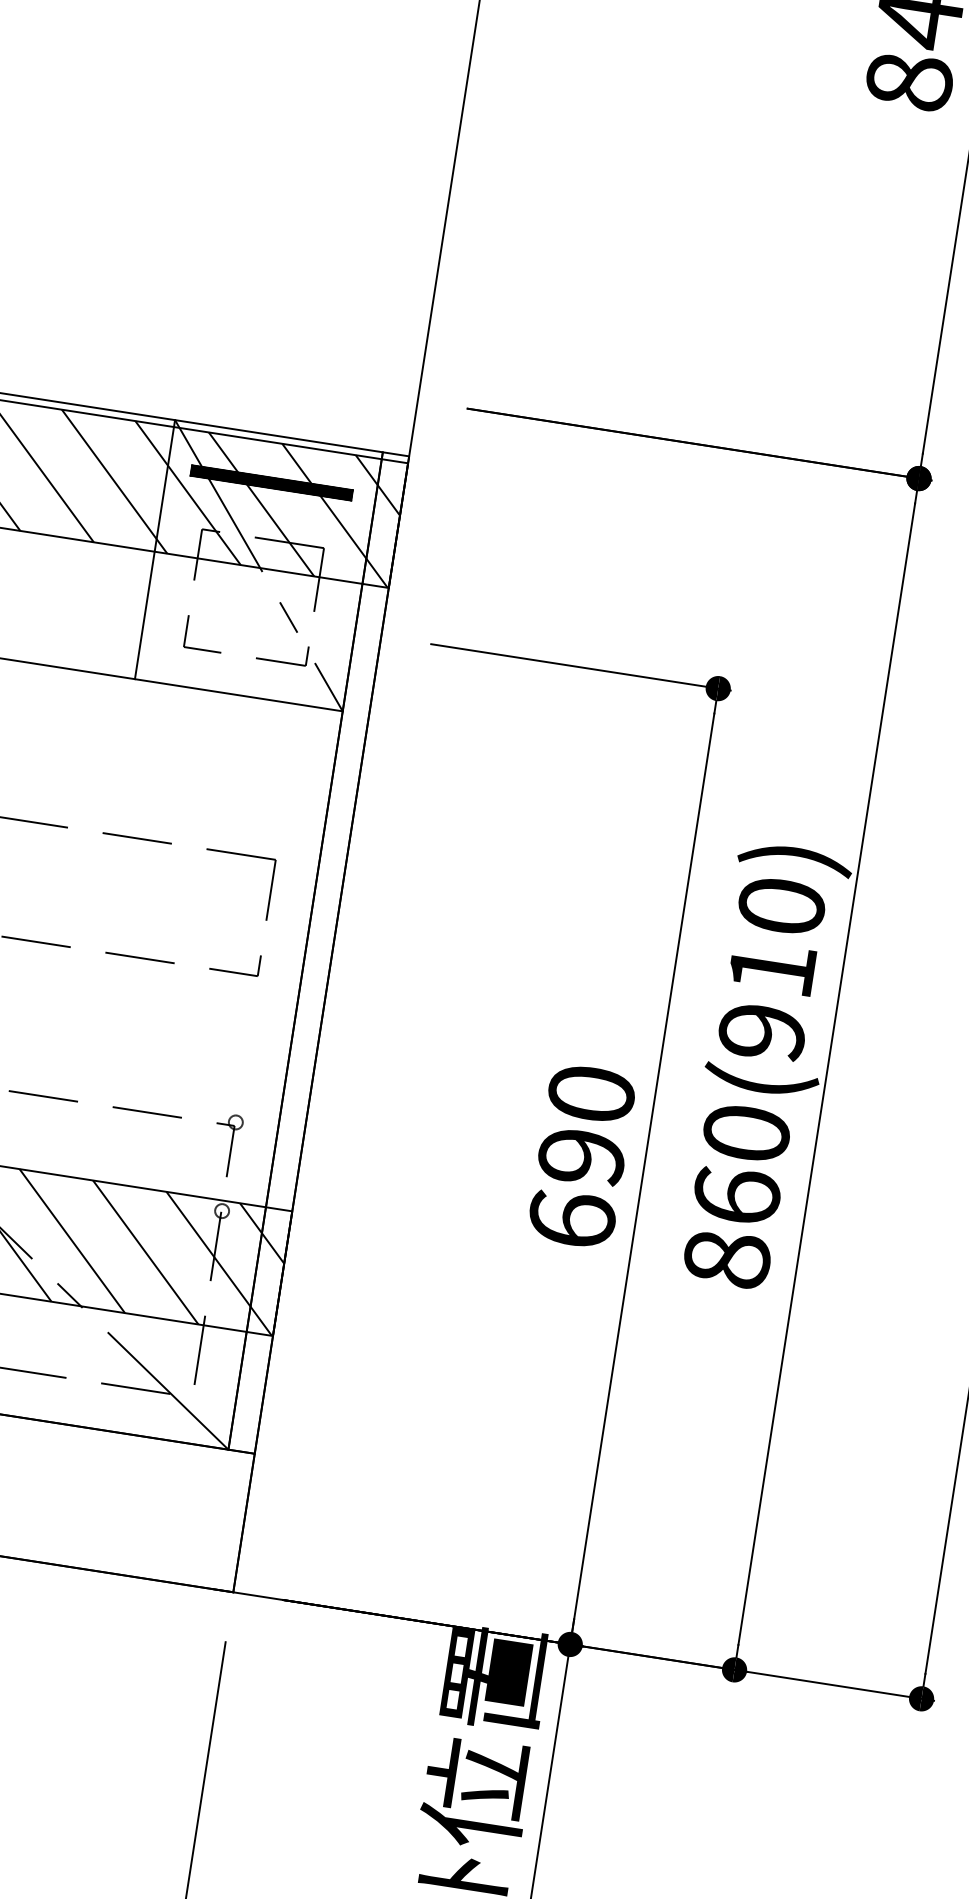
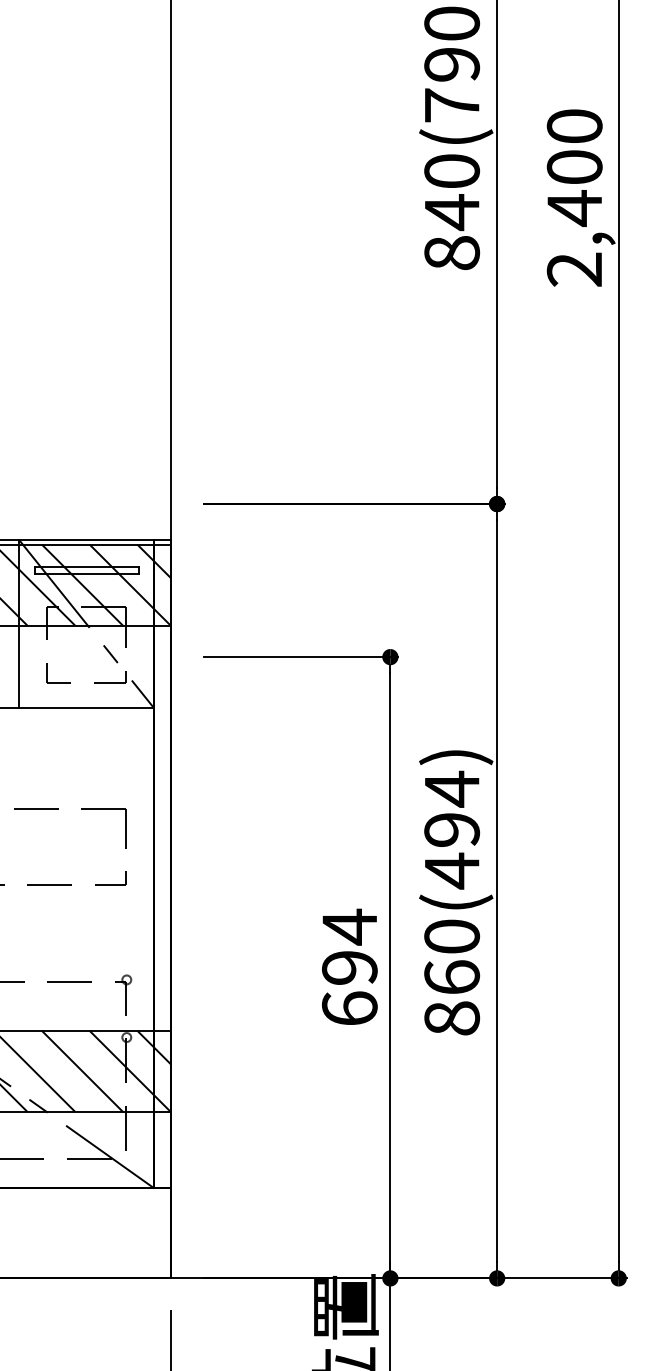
hatch: (271, 482) -> (86, 570), removed
text: (772, 968) -> (452, 829), 860(910) -> 860(494)
text: (591, 1093) -> (349, 926), 690 -> 694

